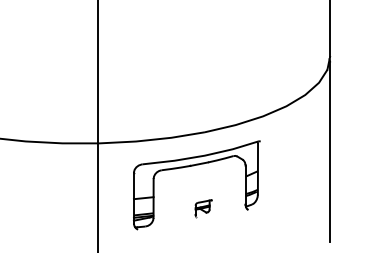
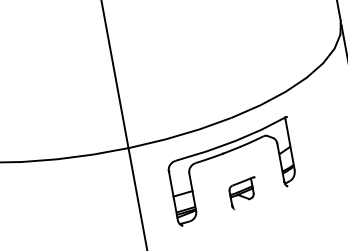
part: (203, 208) -> (243, 193), size x1.67

